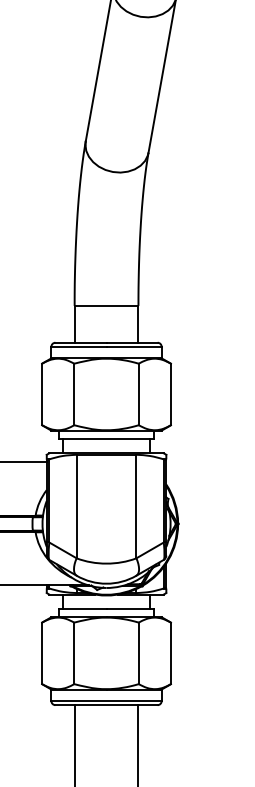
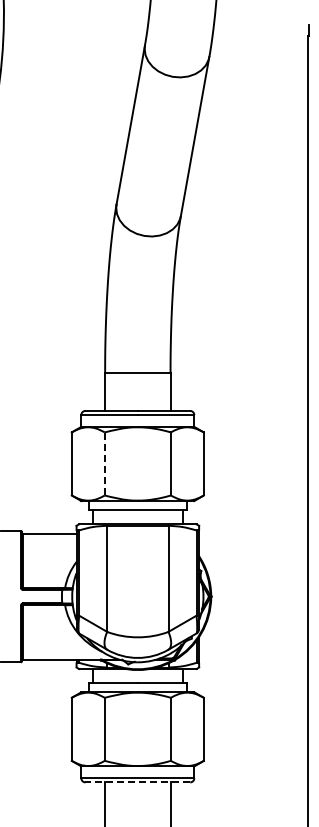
line: (74, 394) -> (104, 463), solid -> dashed
line: (106, 705) -> (137, 782), solid -> dashed

